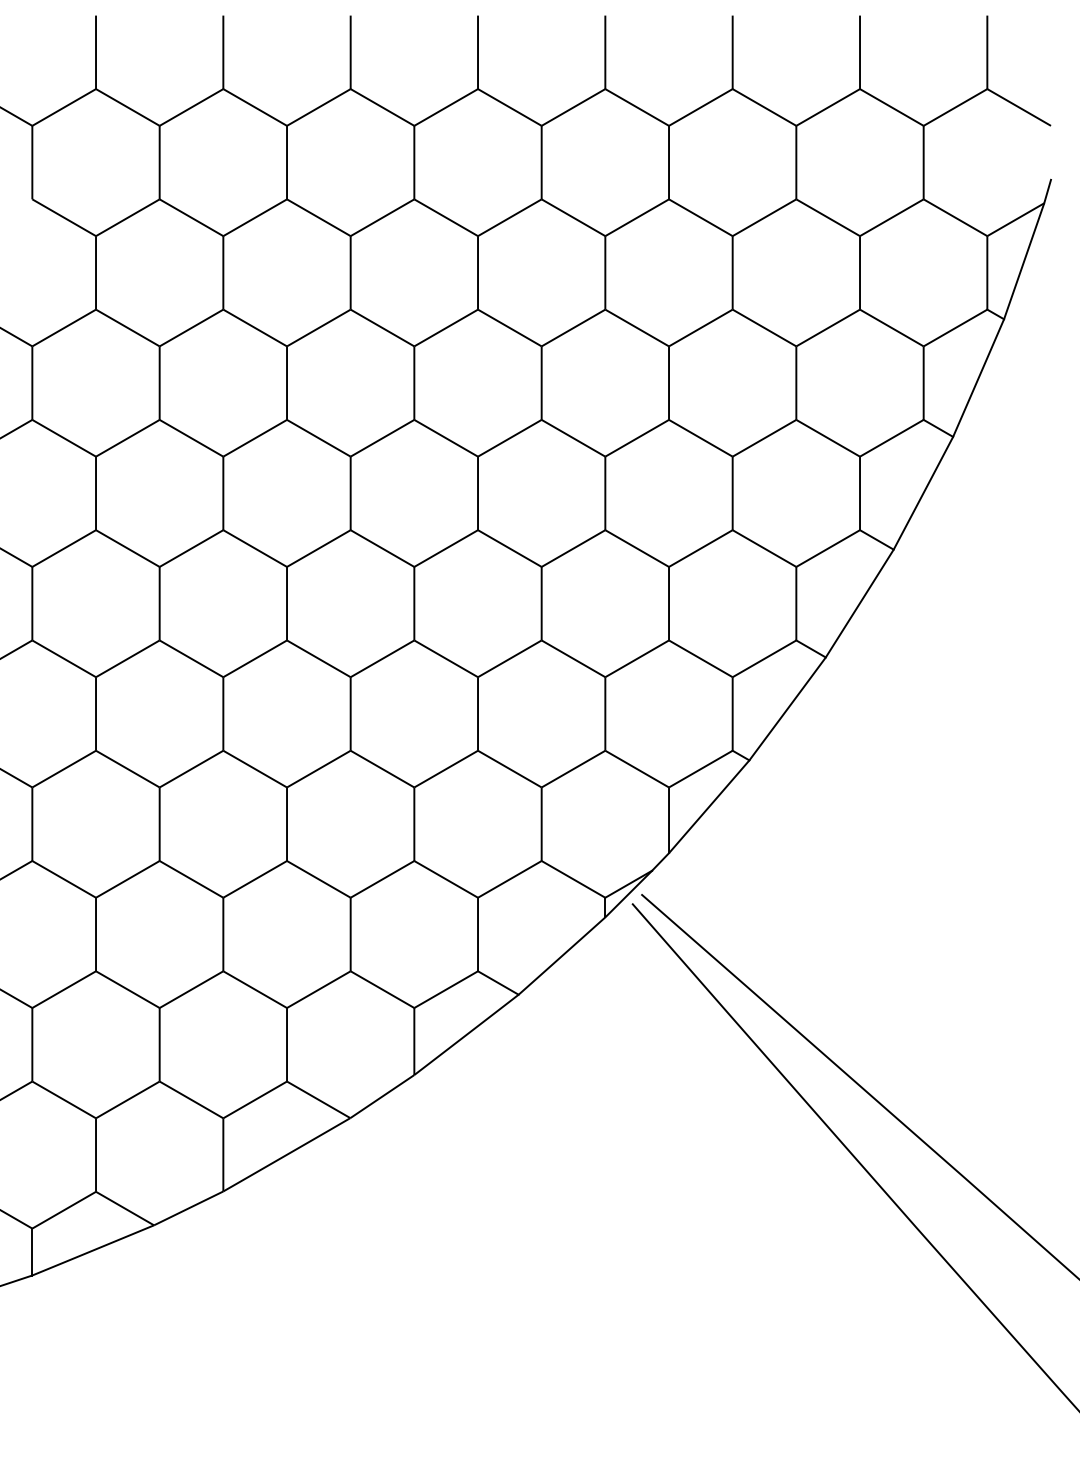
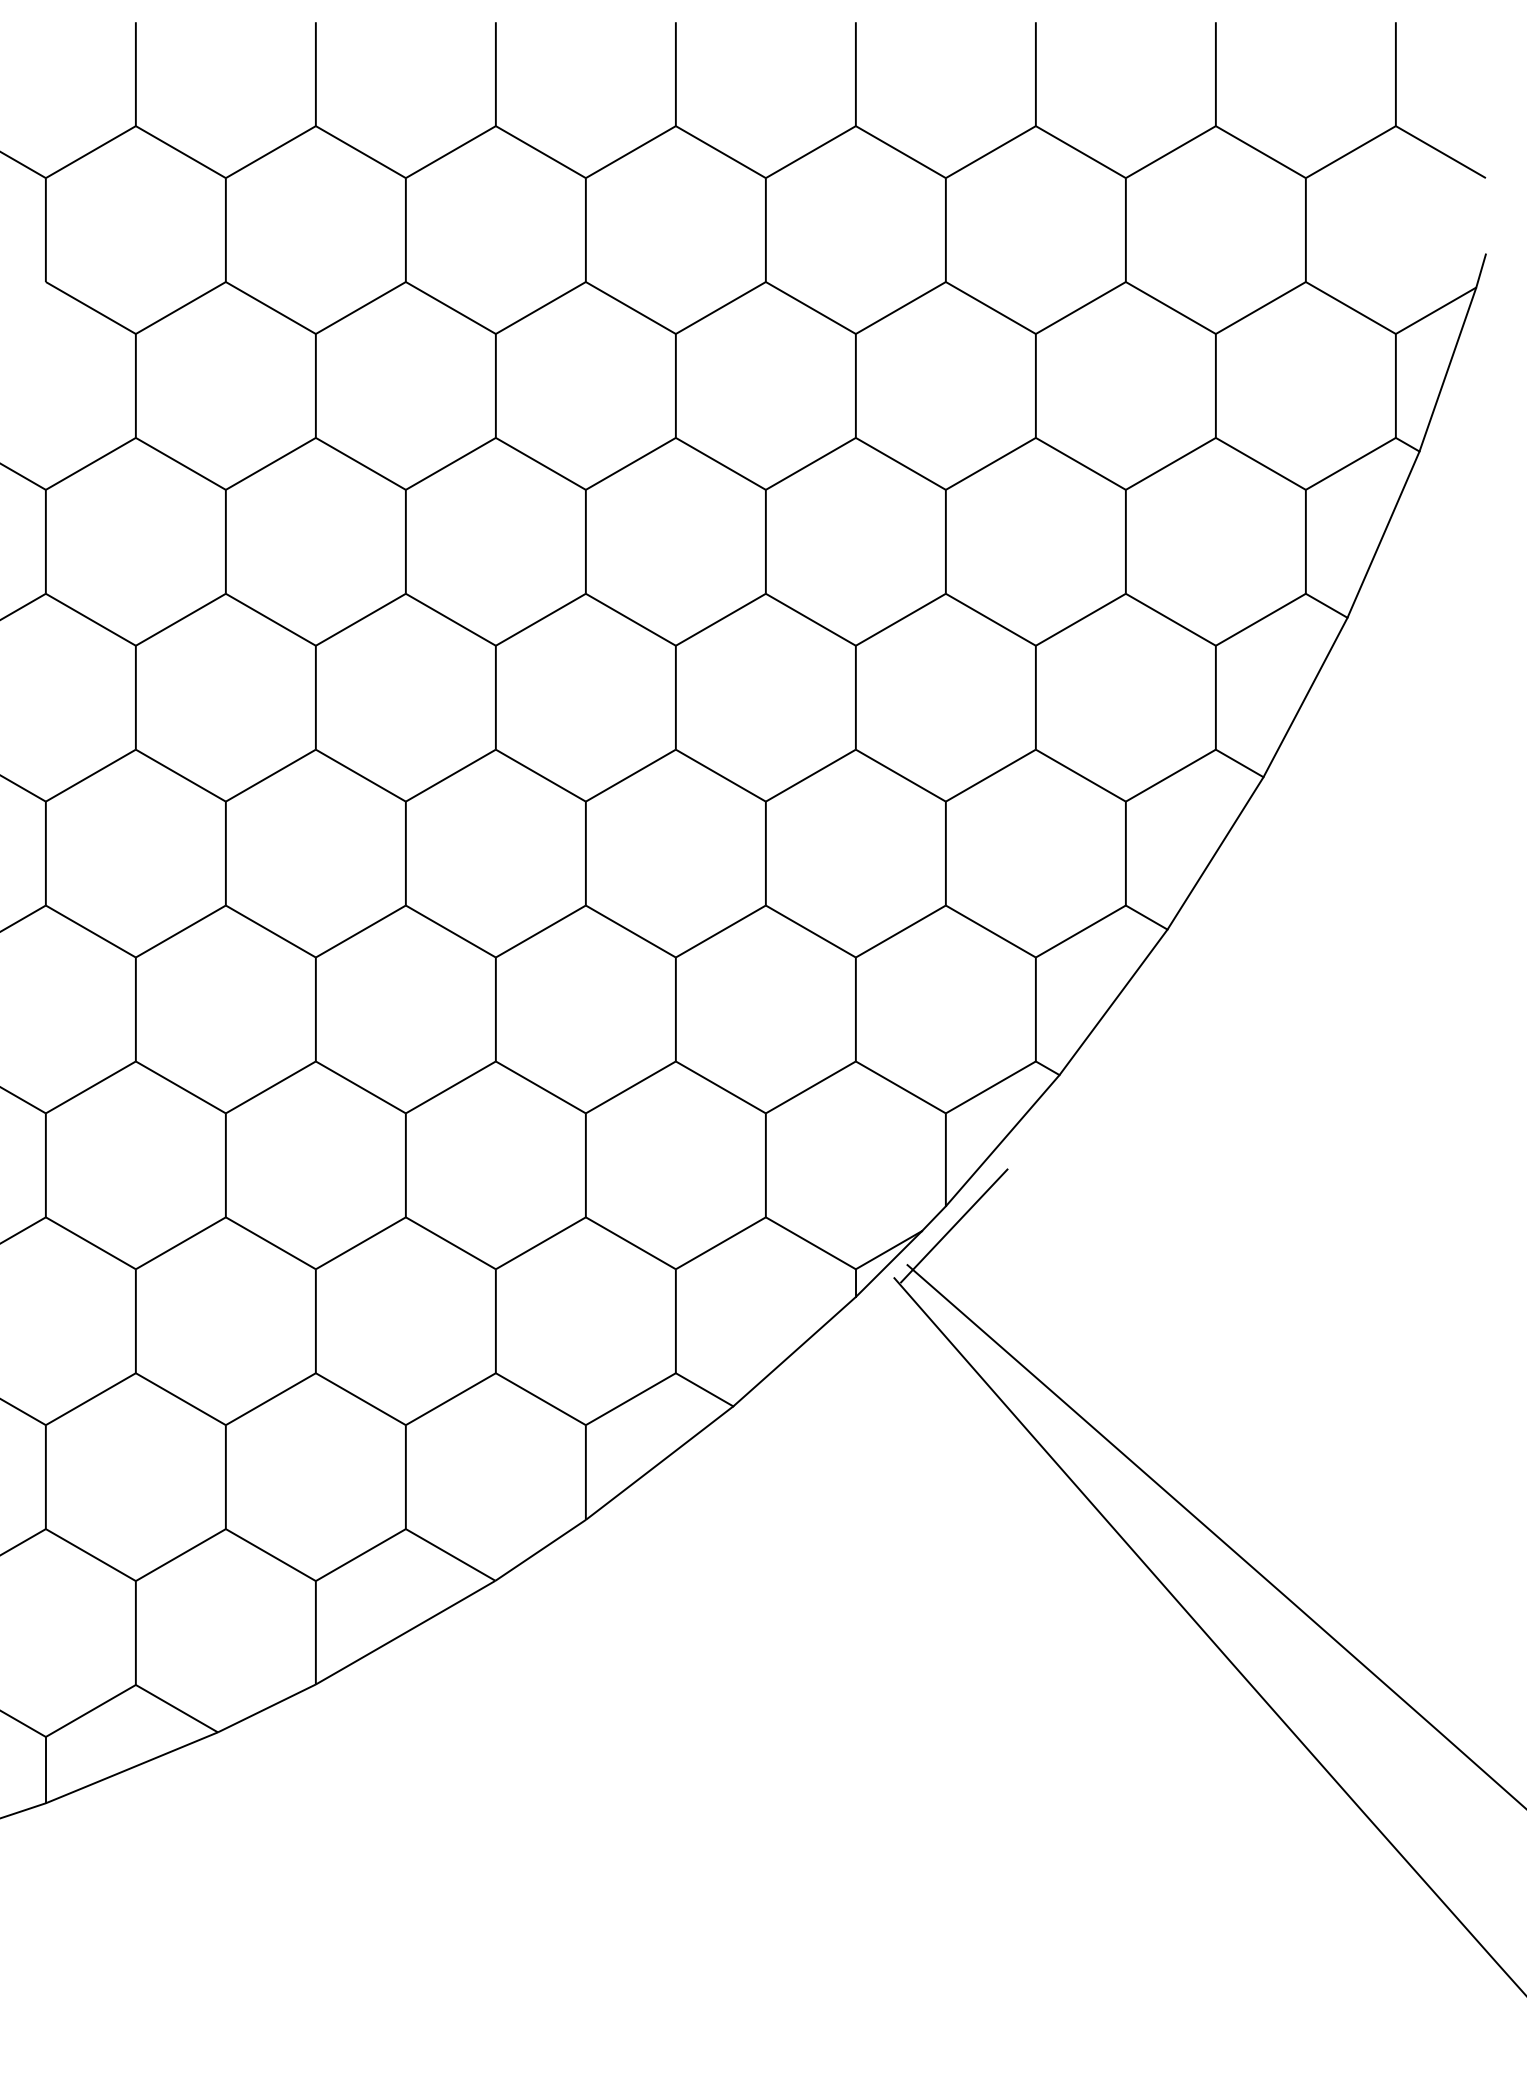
line: (675, 866) -> (954, 1225), added

